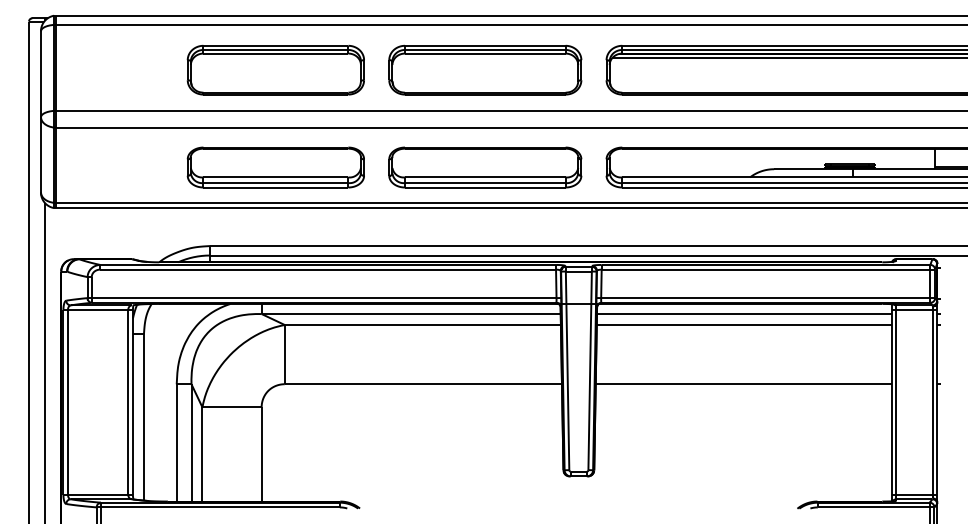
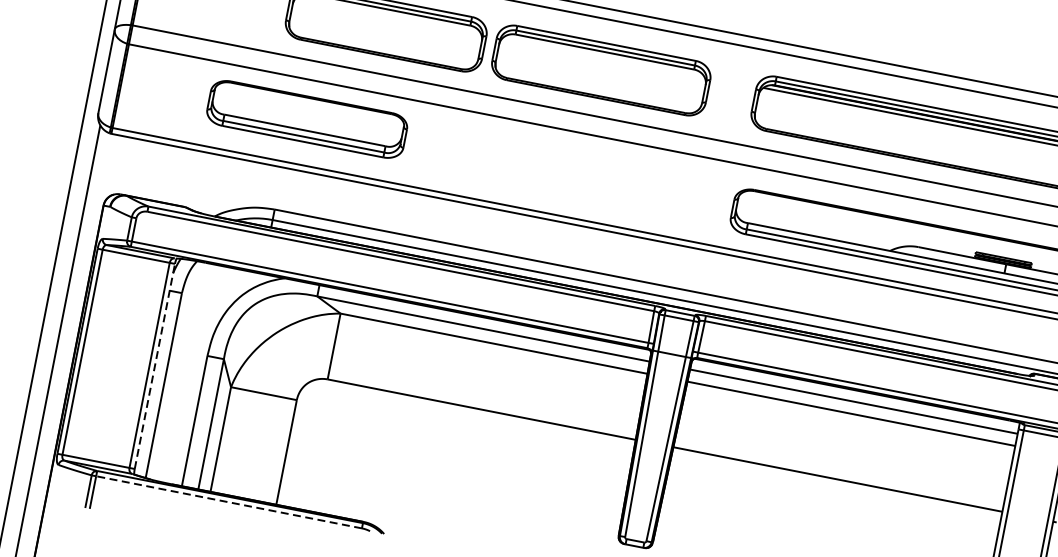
part: (485, 69) -> (601, 69), moved
part: (275, 167) -> (306, 119), moved
part: (485, 167) -> (598, 182), removed
line: (132, 401) -> (154, 365), solid -> dashed
line: (220, 507) -> (229, 502), solid -> dashed

